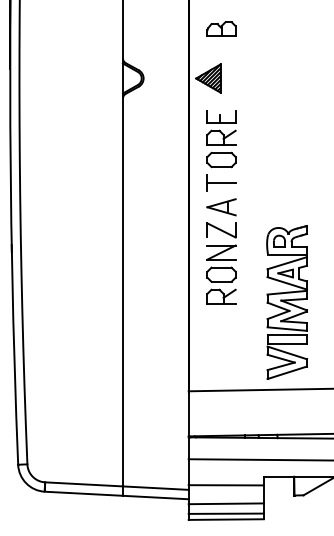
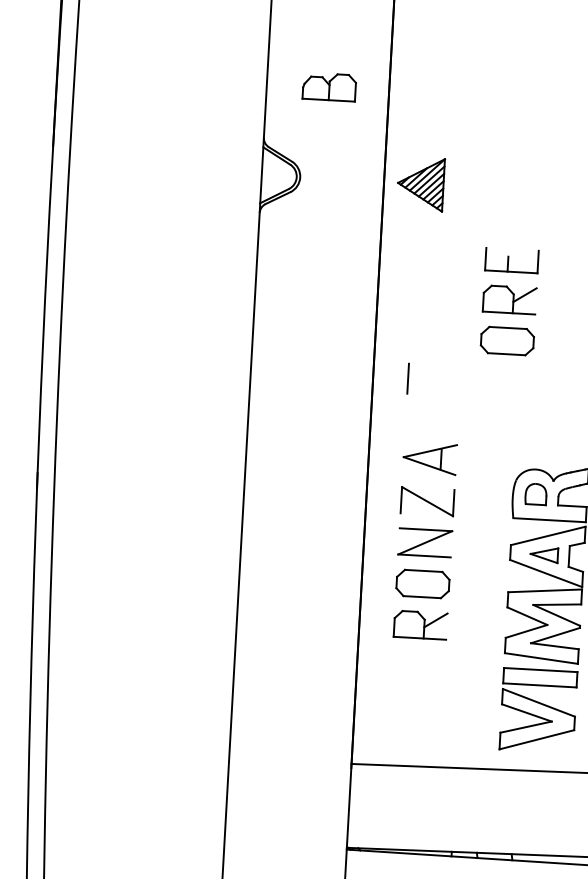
part: (221, 28) -> (329, 85), moved
part: (221, 139) -> (509, 302), moved
line: (221, 183) -> (434, 380), removed
part: (221, 251) -> (425, 540), moved

